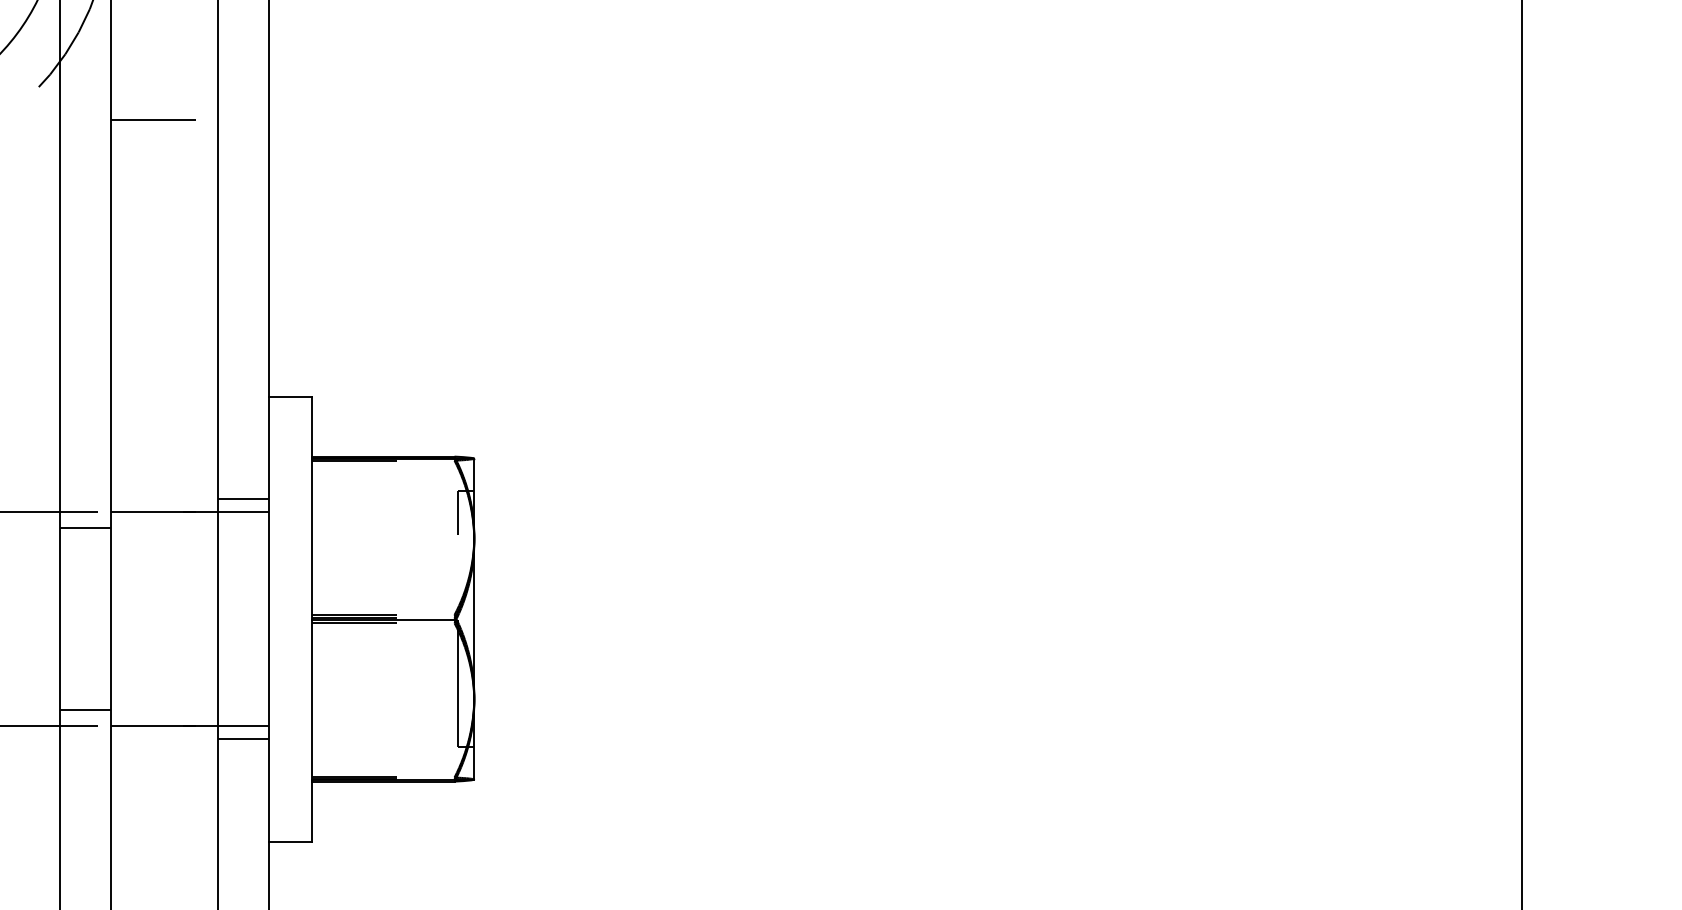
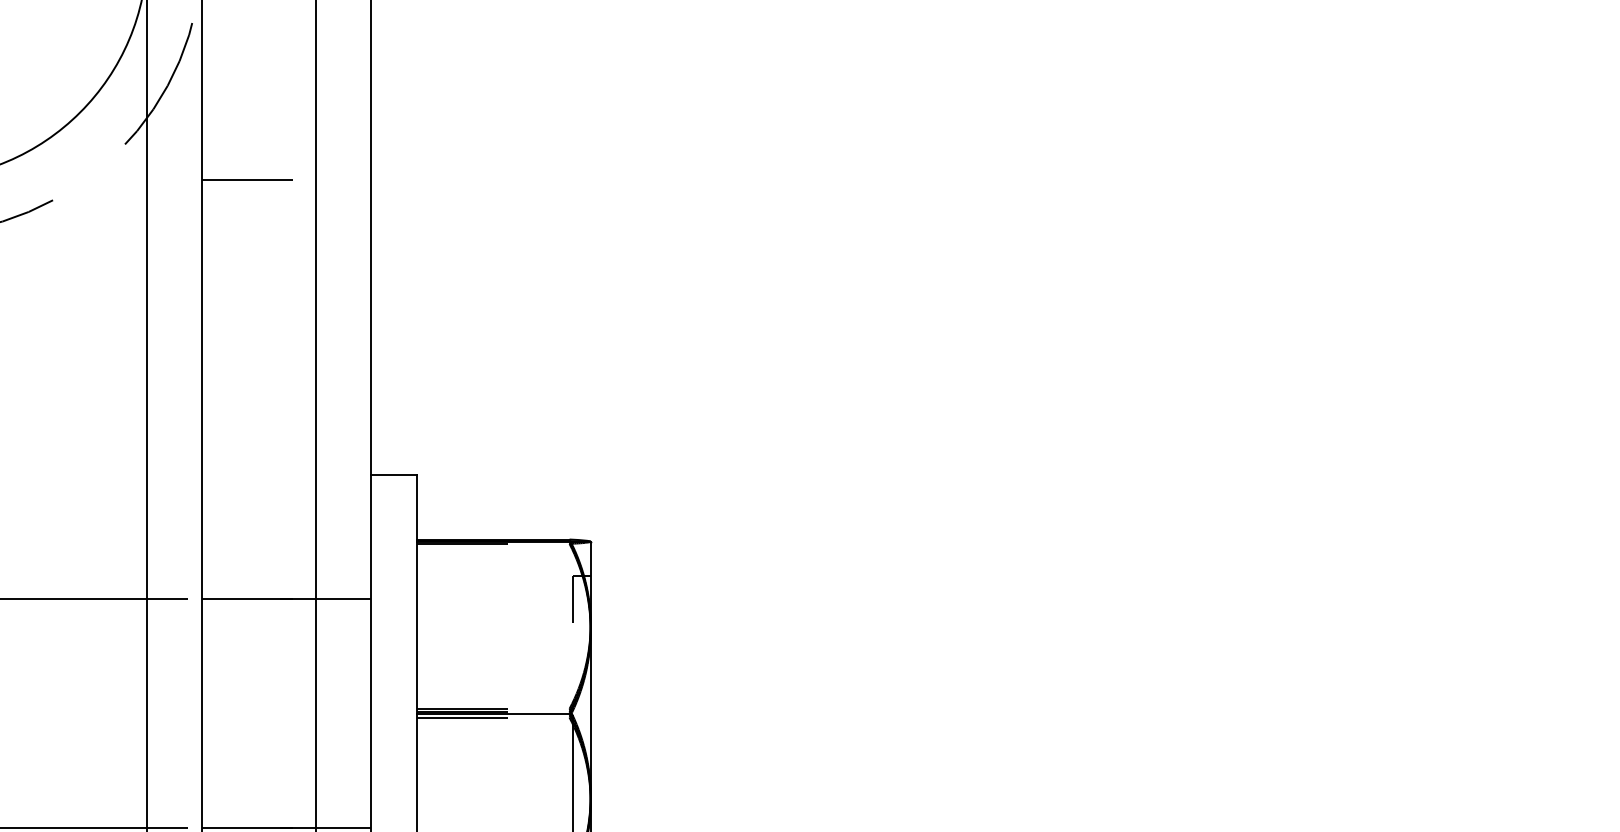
line: (242, 498) -> (342, 584), removed
line: (84, 527) -> (173, 615), removed
line: (84, 710) -> (173, 811), removed

